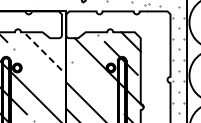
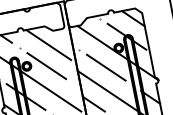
line: (42, 51) -> (48, 45), dashed -> solid
line: (36, 71) -> (46, 66), added
line: (94, 84) -> (105, 67), added

